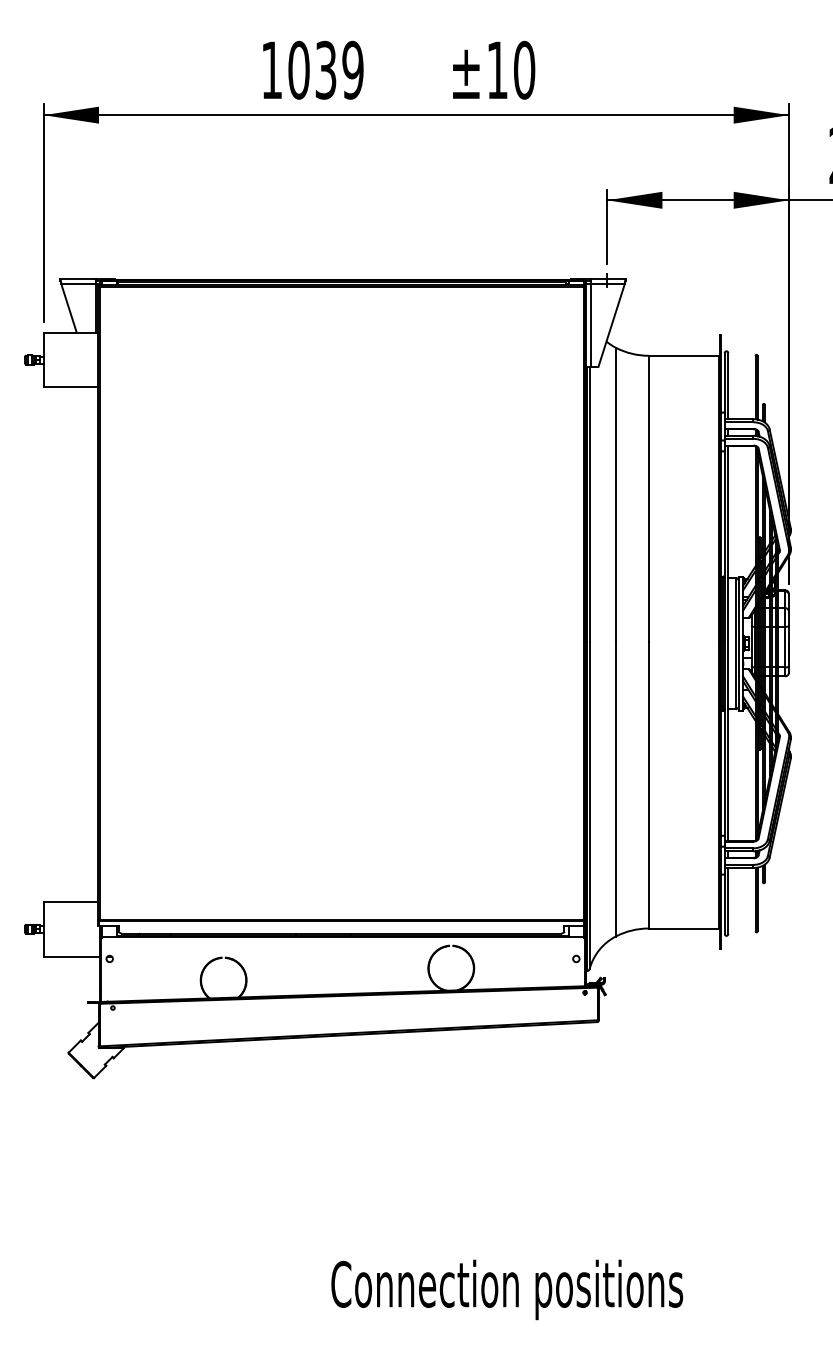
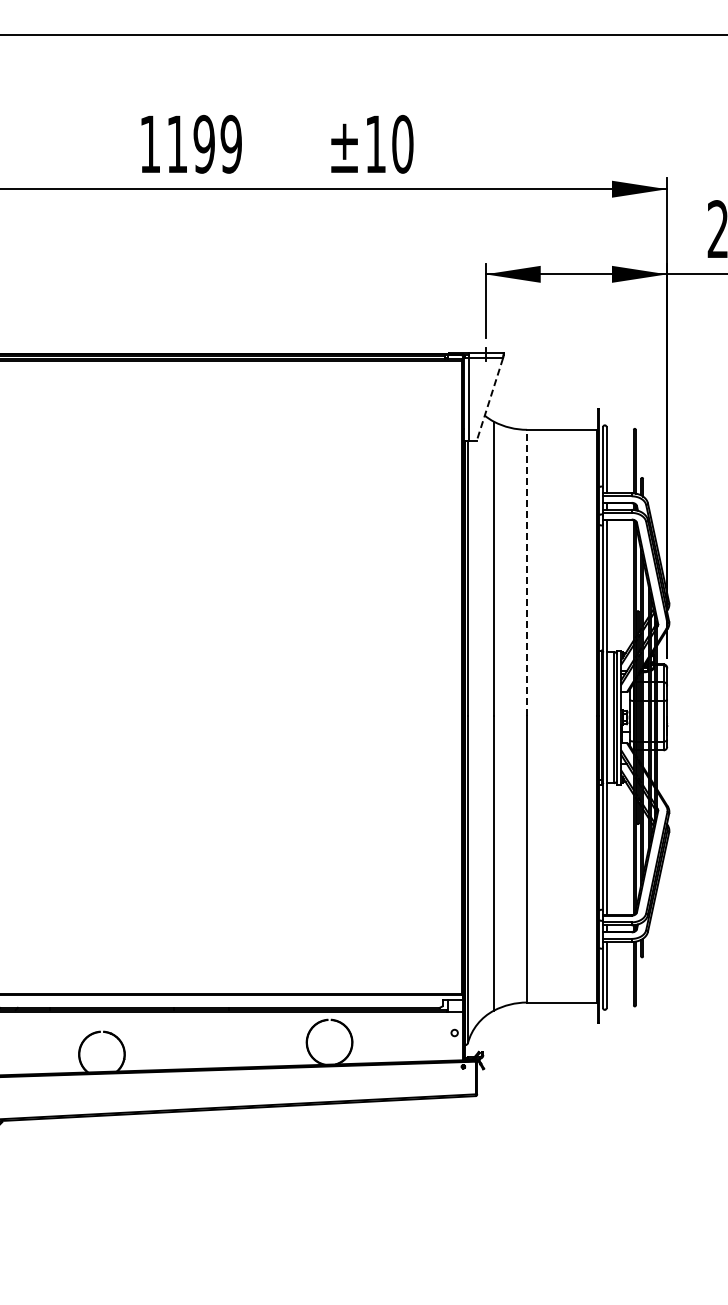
text: (312, 69) -> (190, 143), 1039 -> 1199
line: (611, 326) -> (489, 400), solid -> dashed
line: (648, 498) -> (526, 572), solid -> dashed

